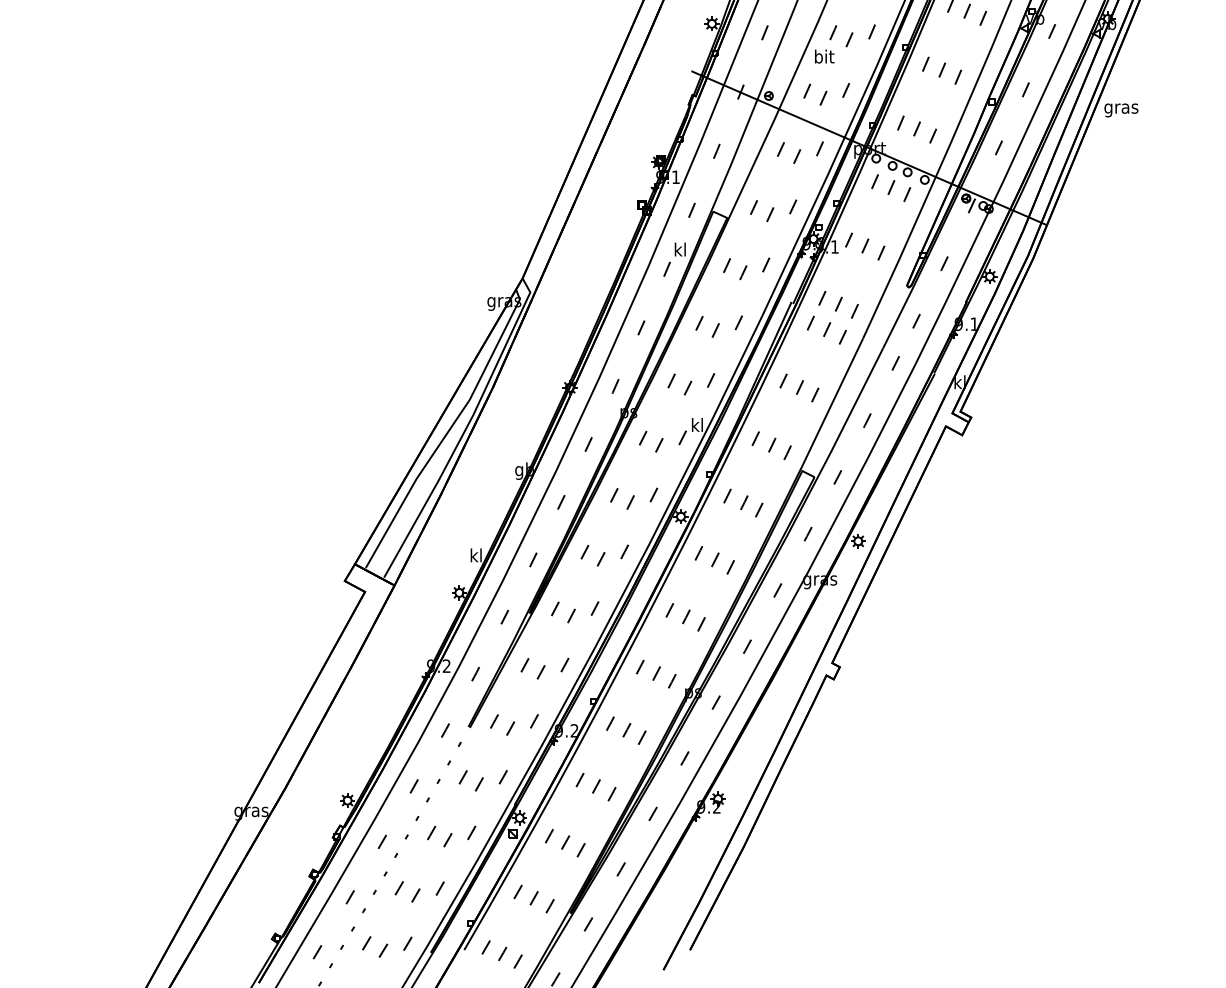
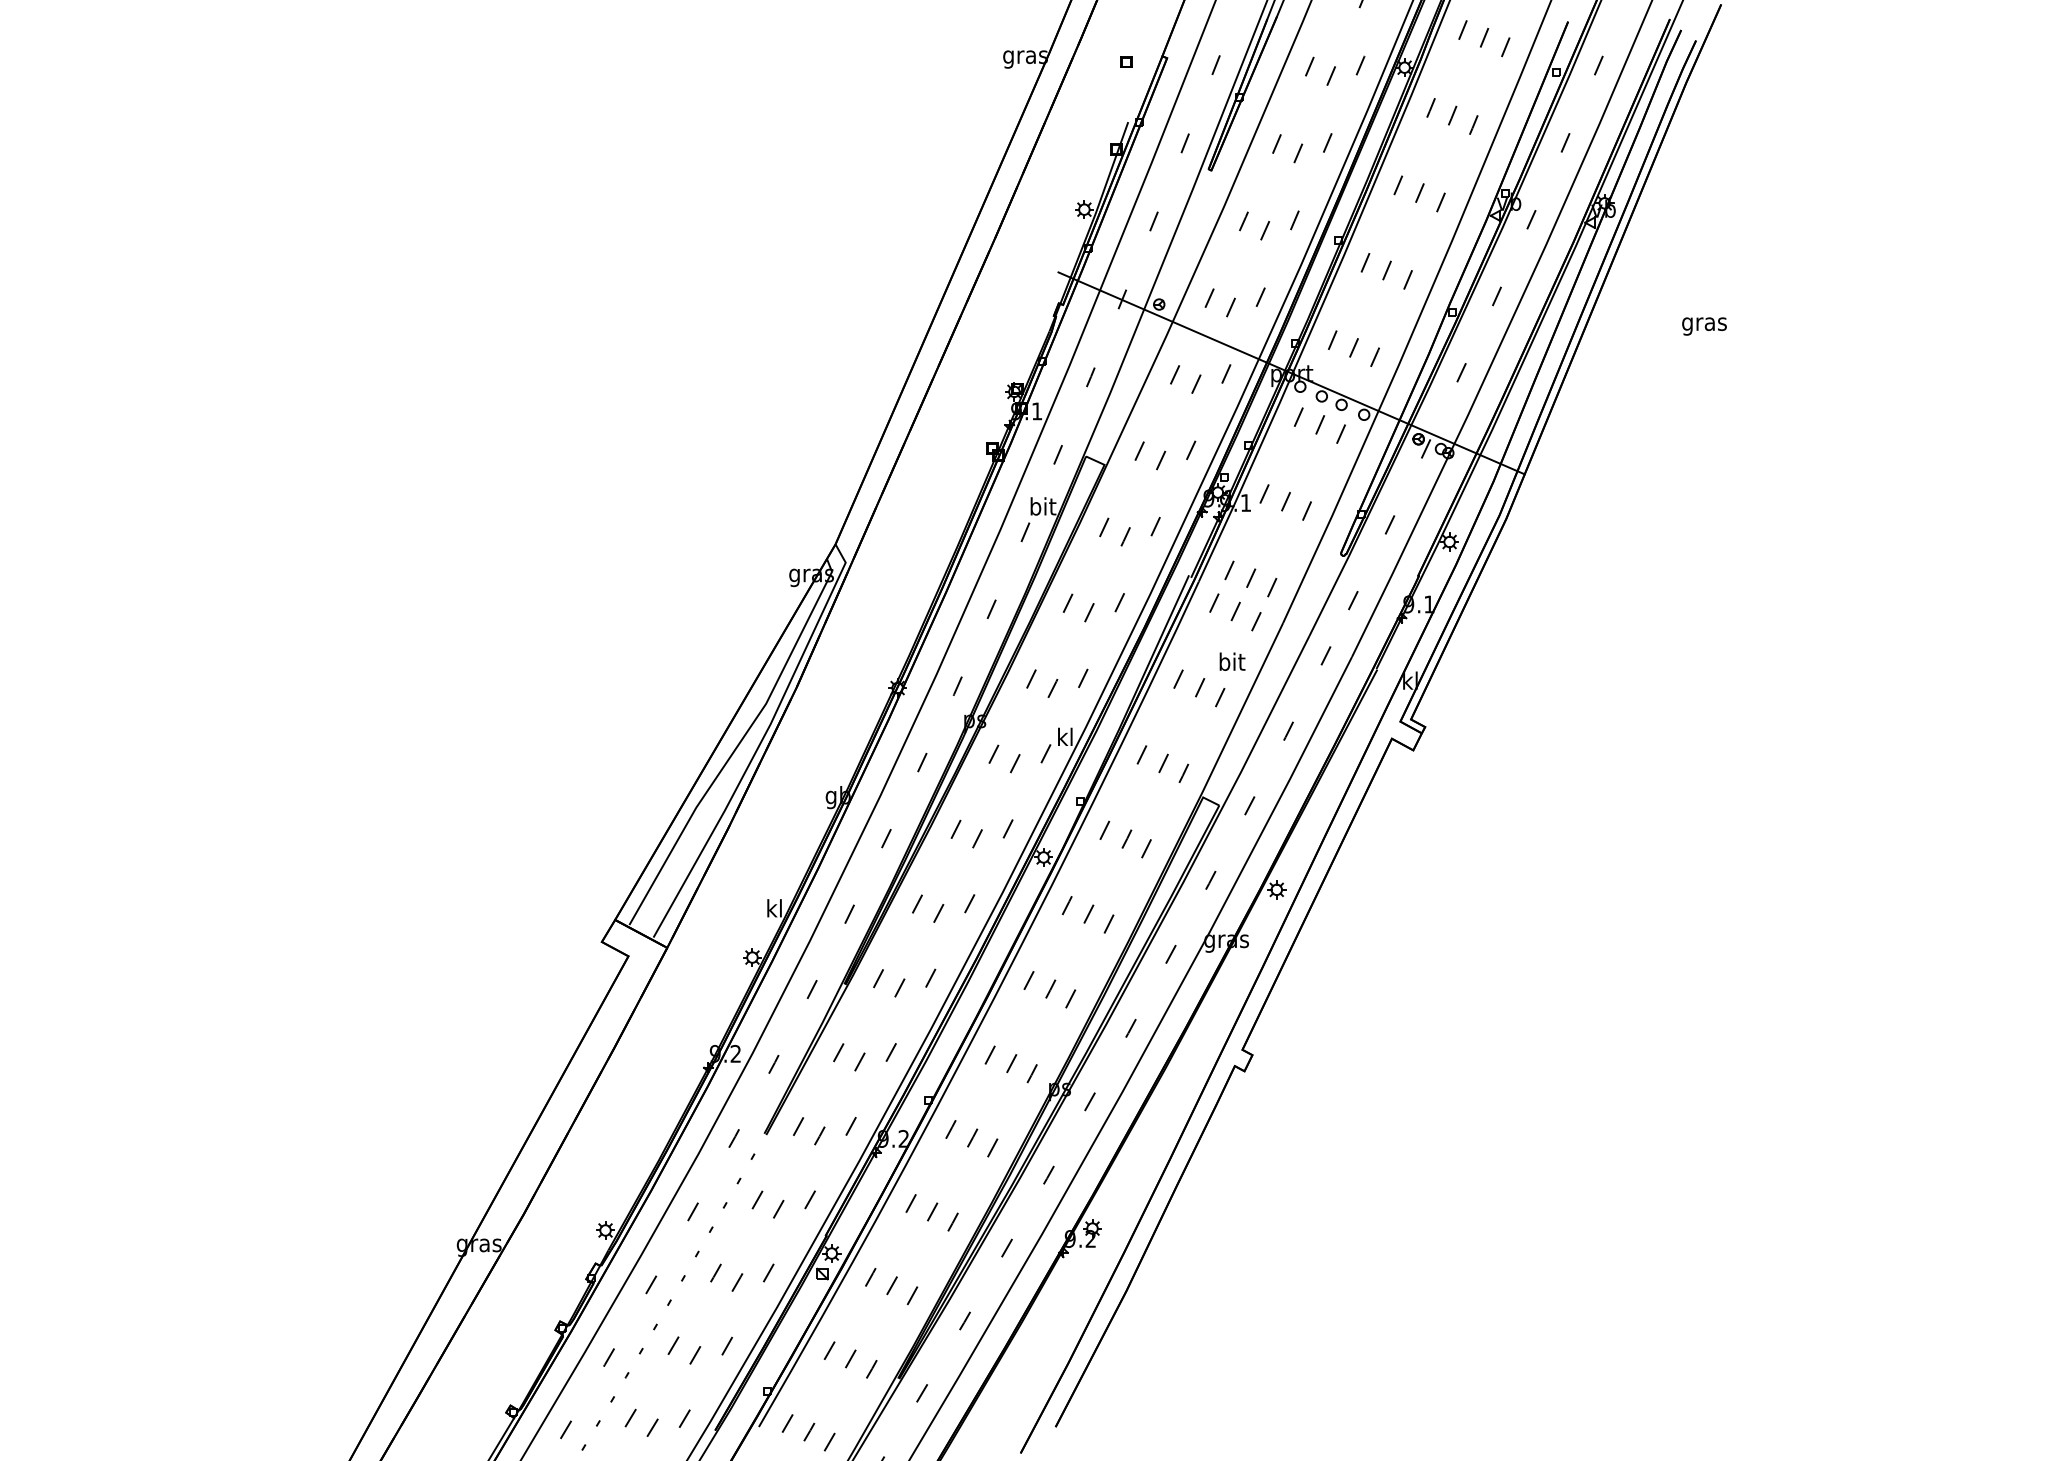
text: (824, 56) -> (1232, 661), moved
text: (1121, 110) -> (1704, 326), moved
text: (680, 249) -> (1043, 506), kl -> bit

